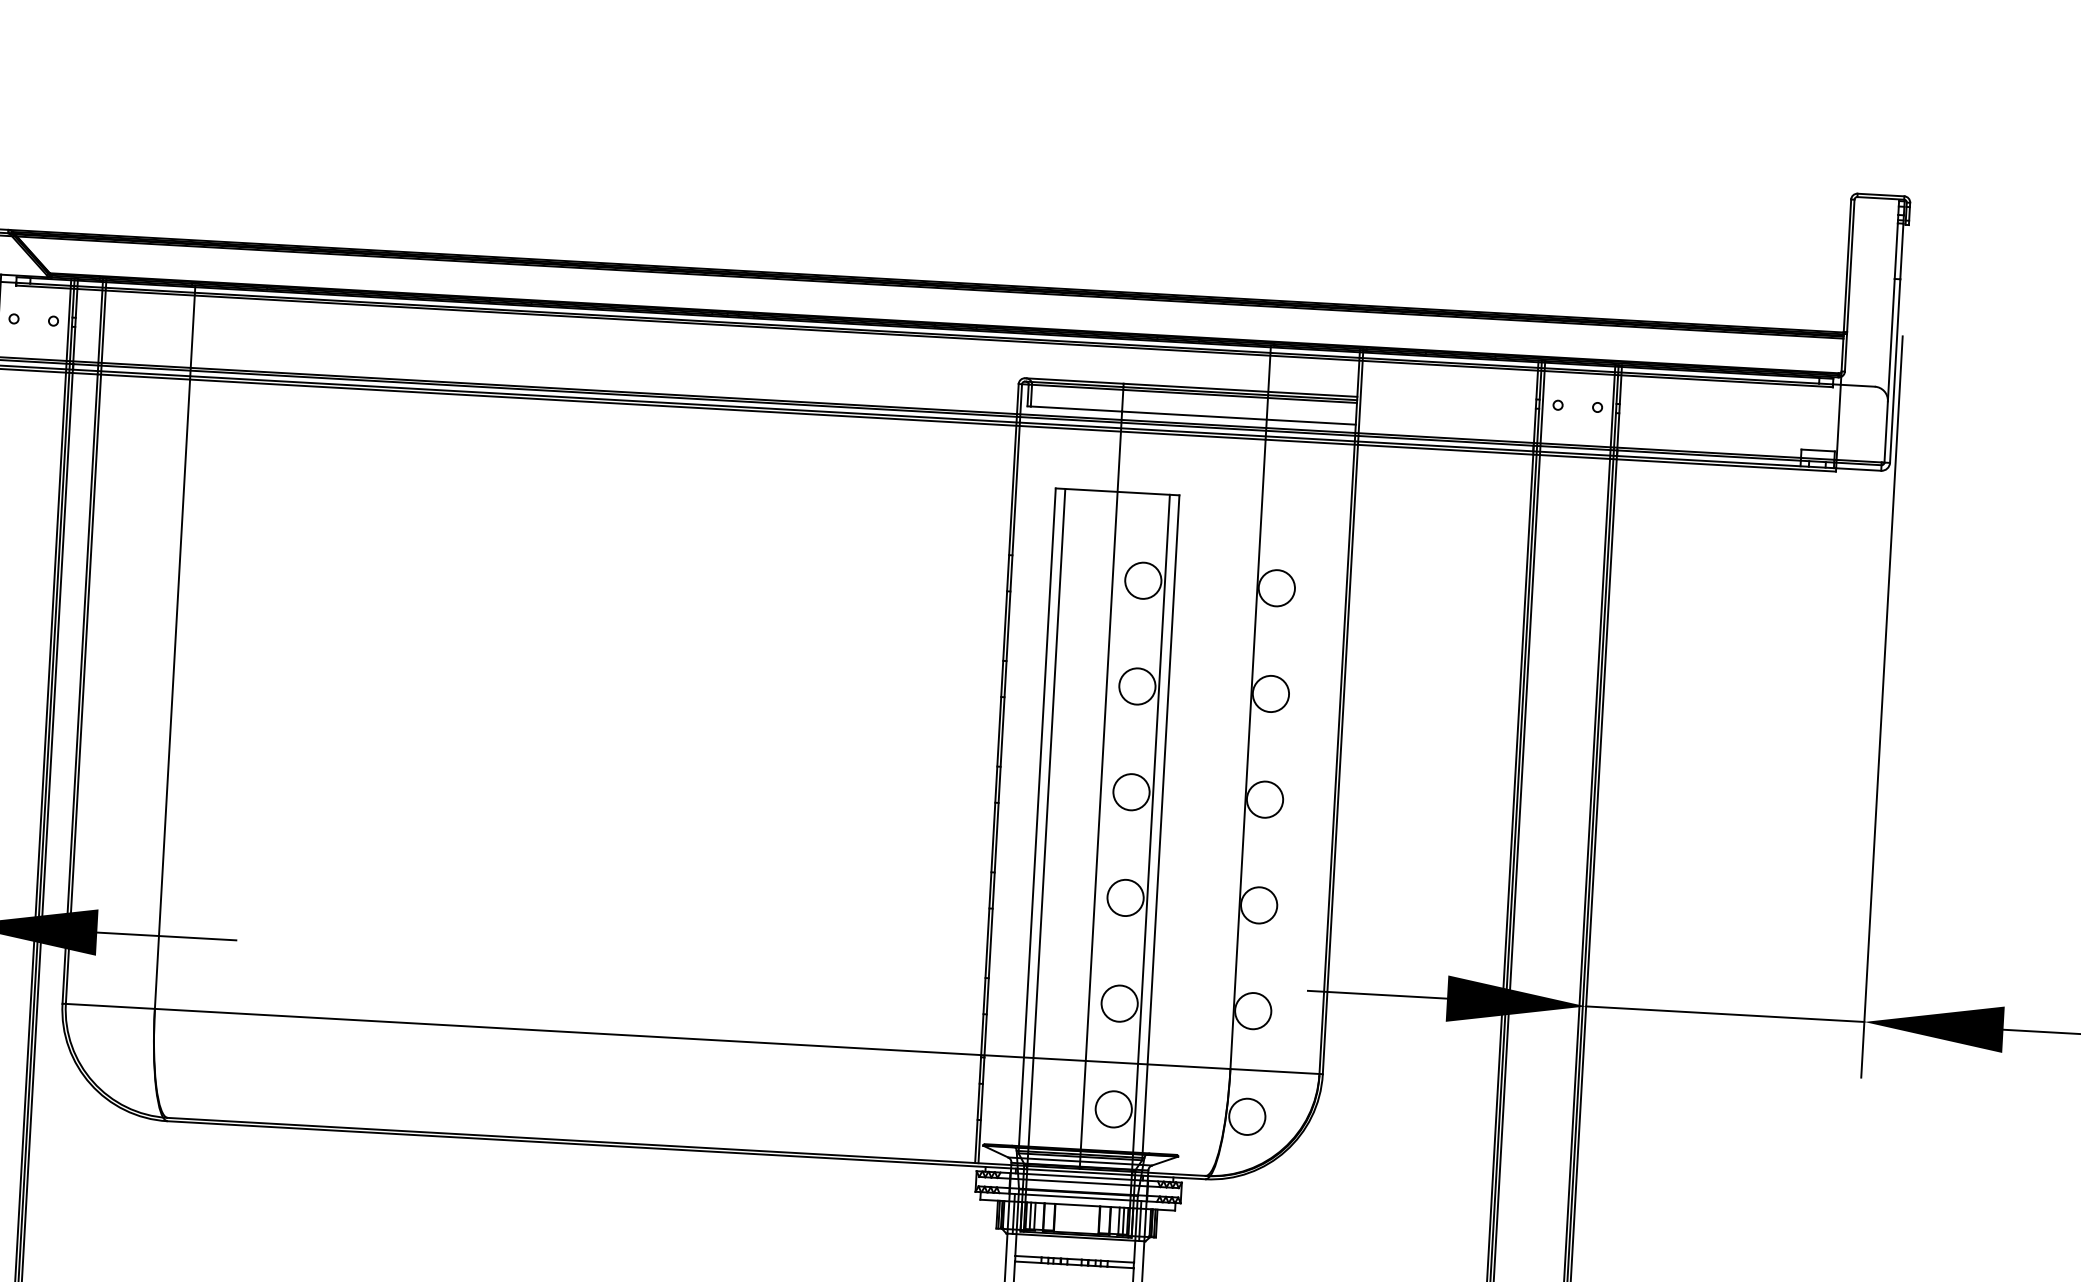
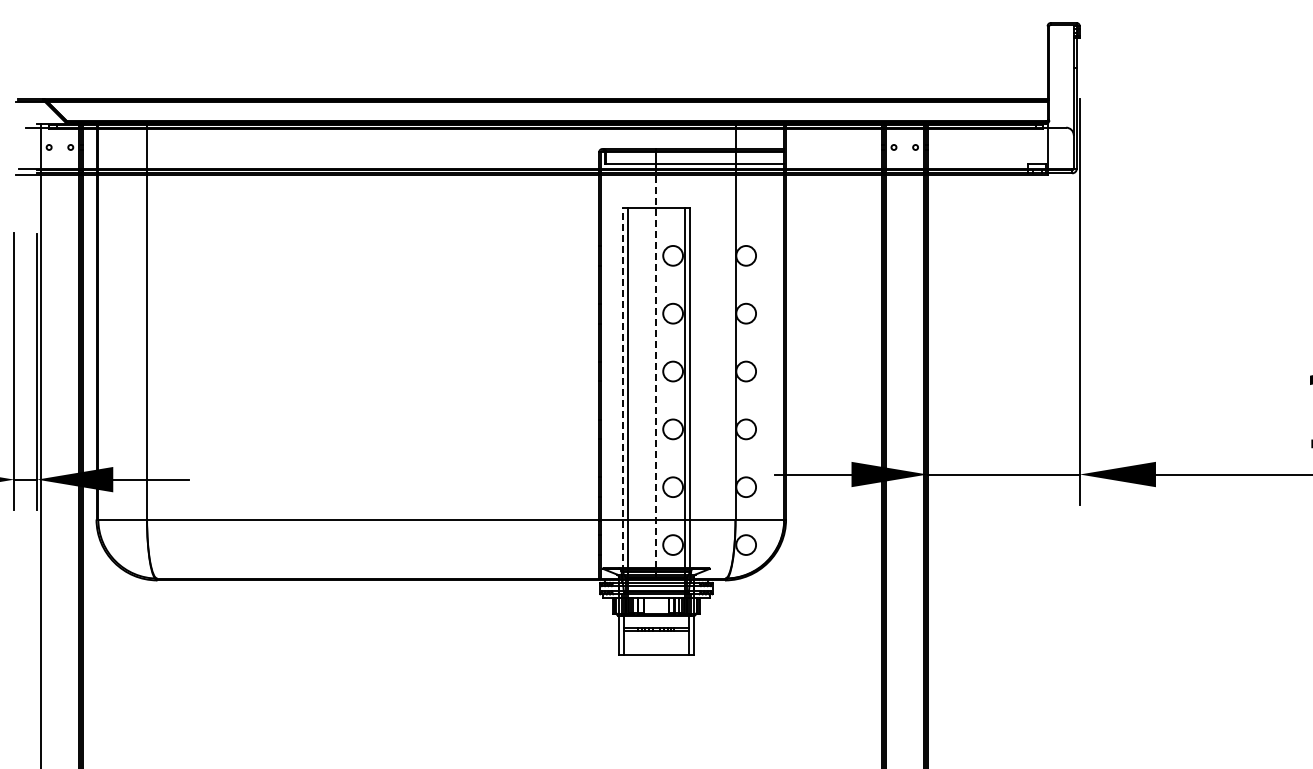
line: (1101, 788) -> (656, 370), solid -> dashed
line: (1037, 821) -> (622, 390), solid -> dashed

